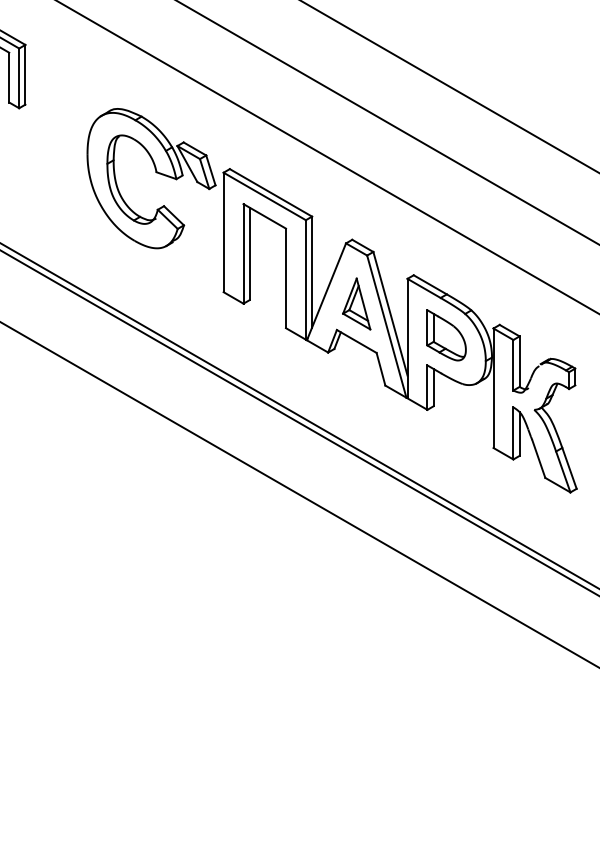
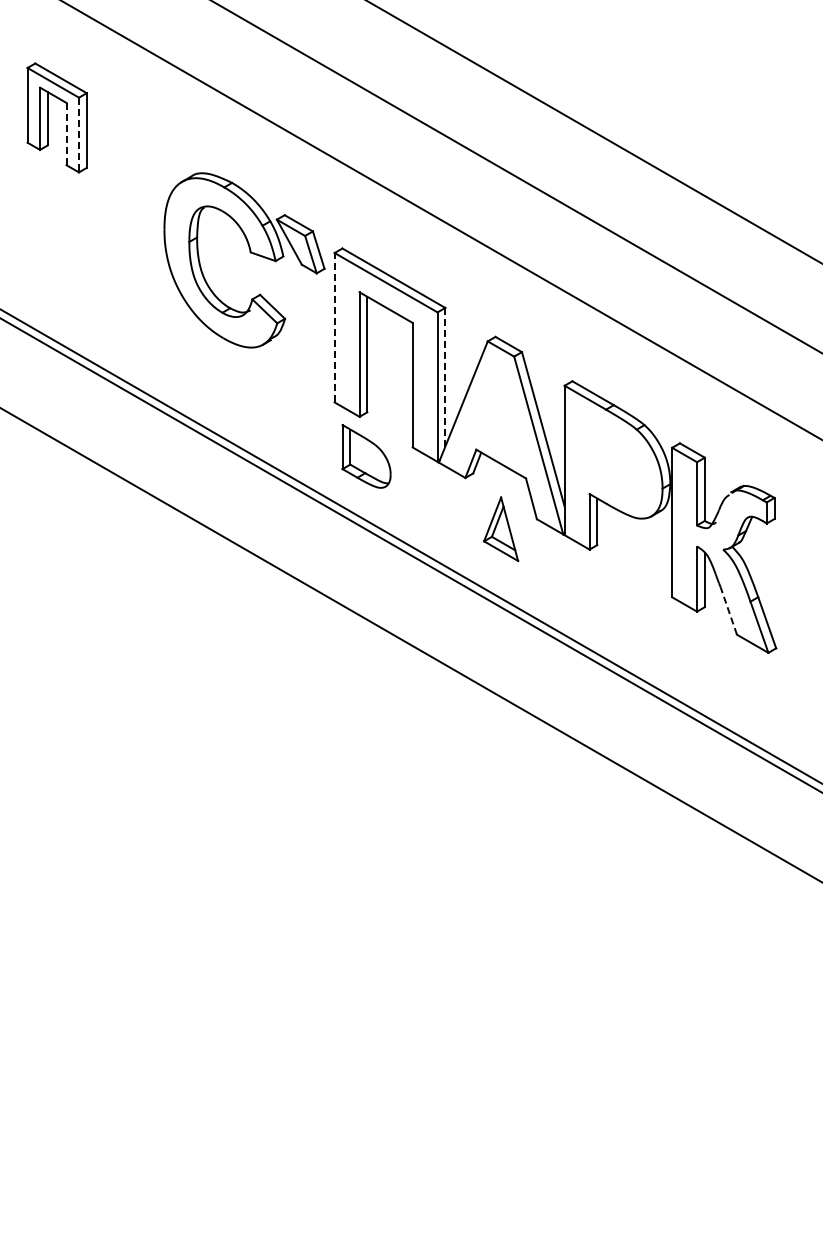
line: (9, 77) -> (66, 133), solid -> dashed
line: (19, 78) -> (79, 135), solid -> dashed
line: (223, 232) -> (334, 327), solid -> dashed
line: (312, 272) -> (445, 377), solid -> dashed
part: (357, 303) -> (501, 528), moved
part: (446, 335) -> (366, 456), moved
line: (538, 458) -> (728, 610), solid -> dashed

